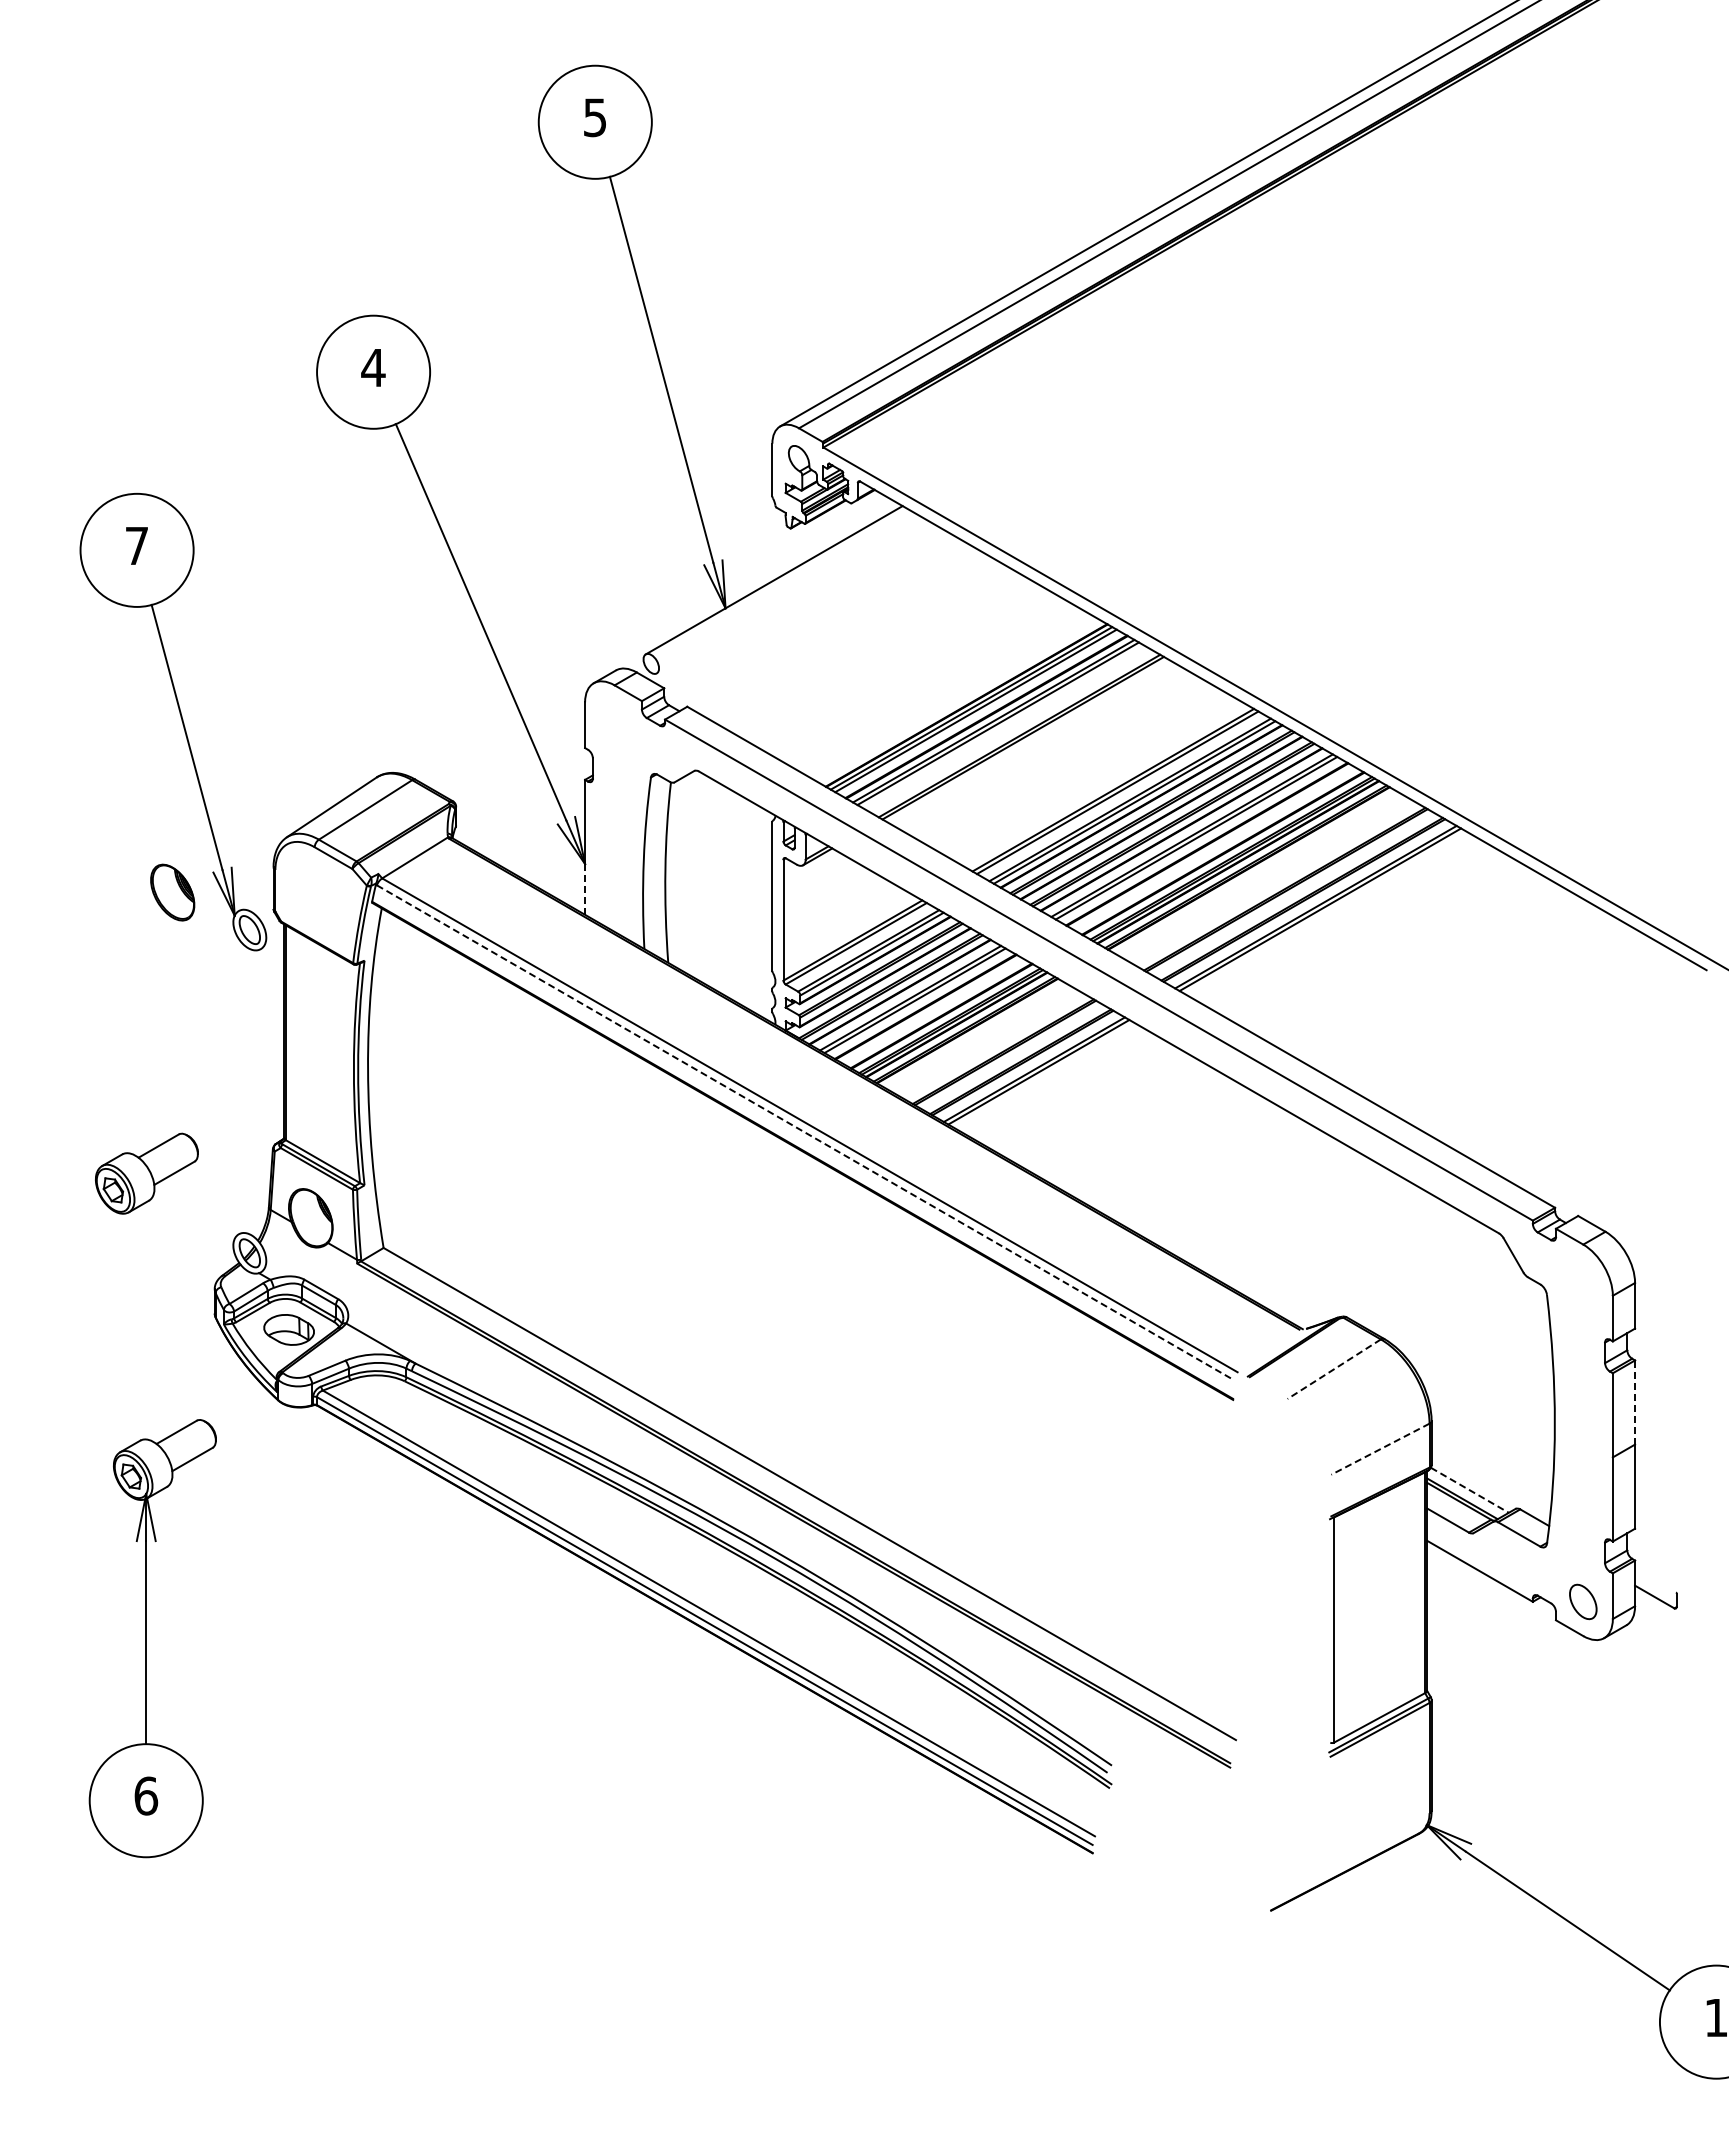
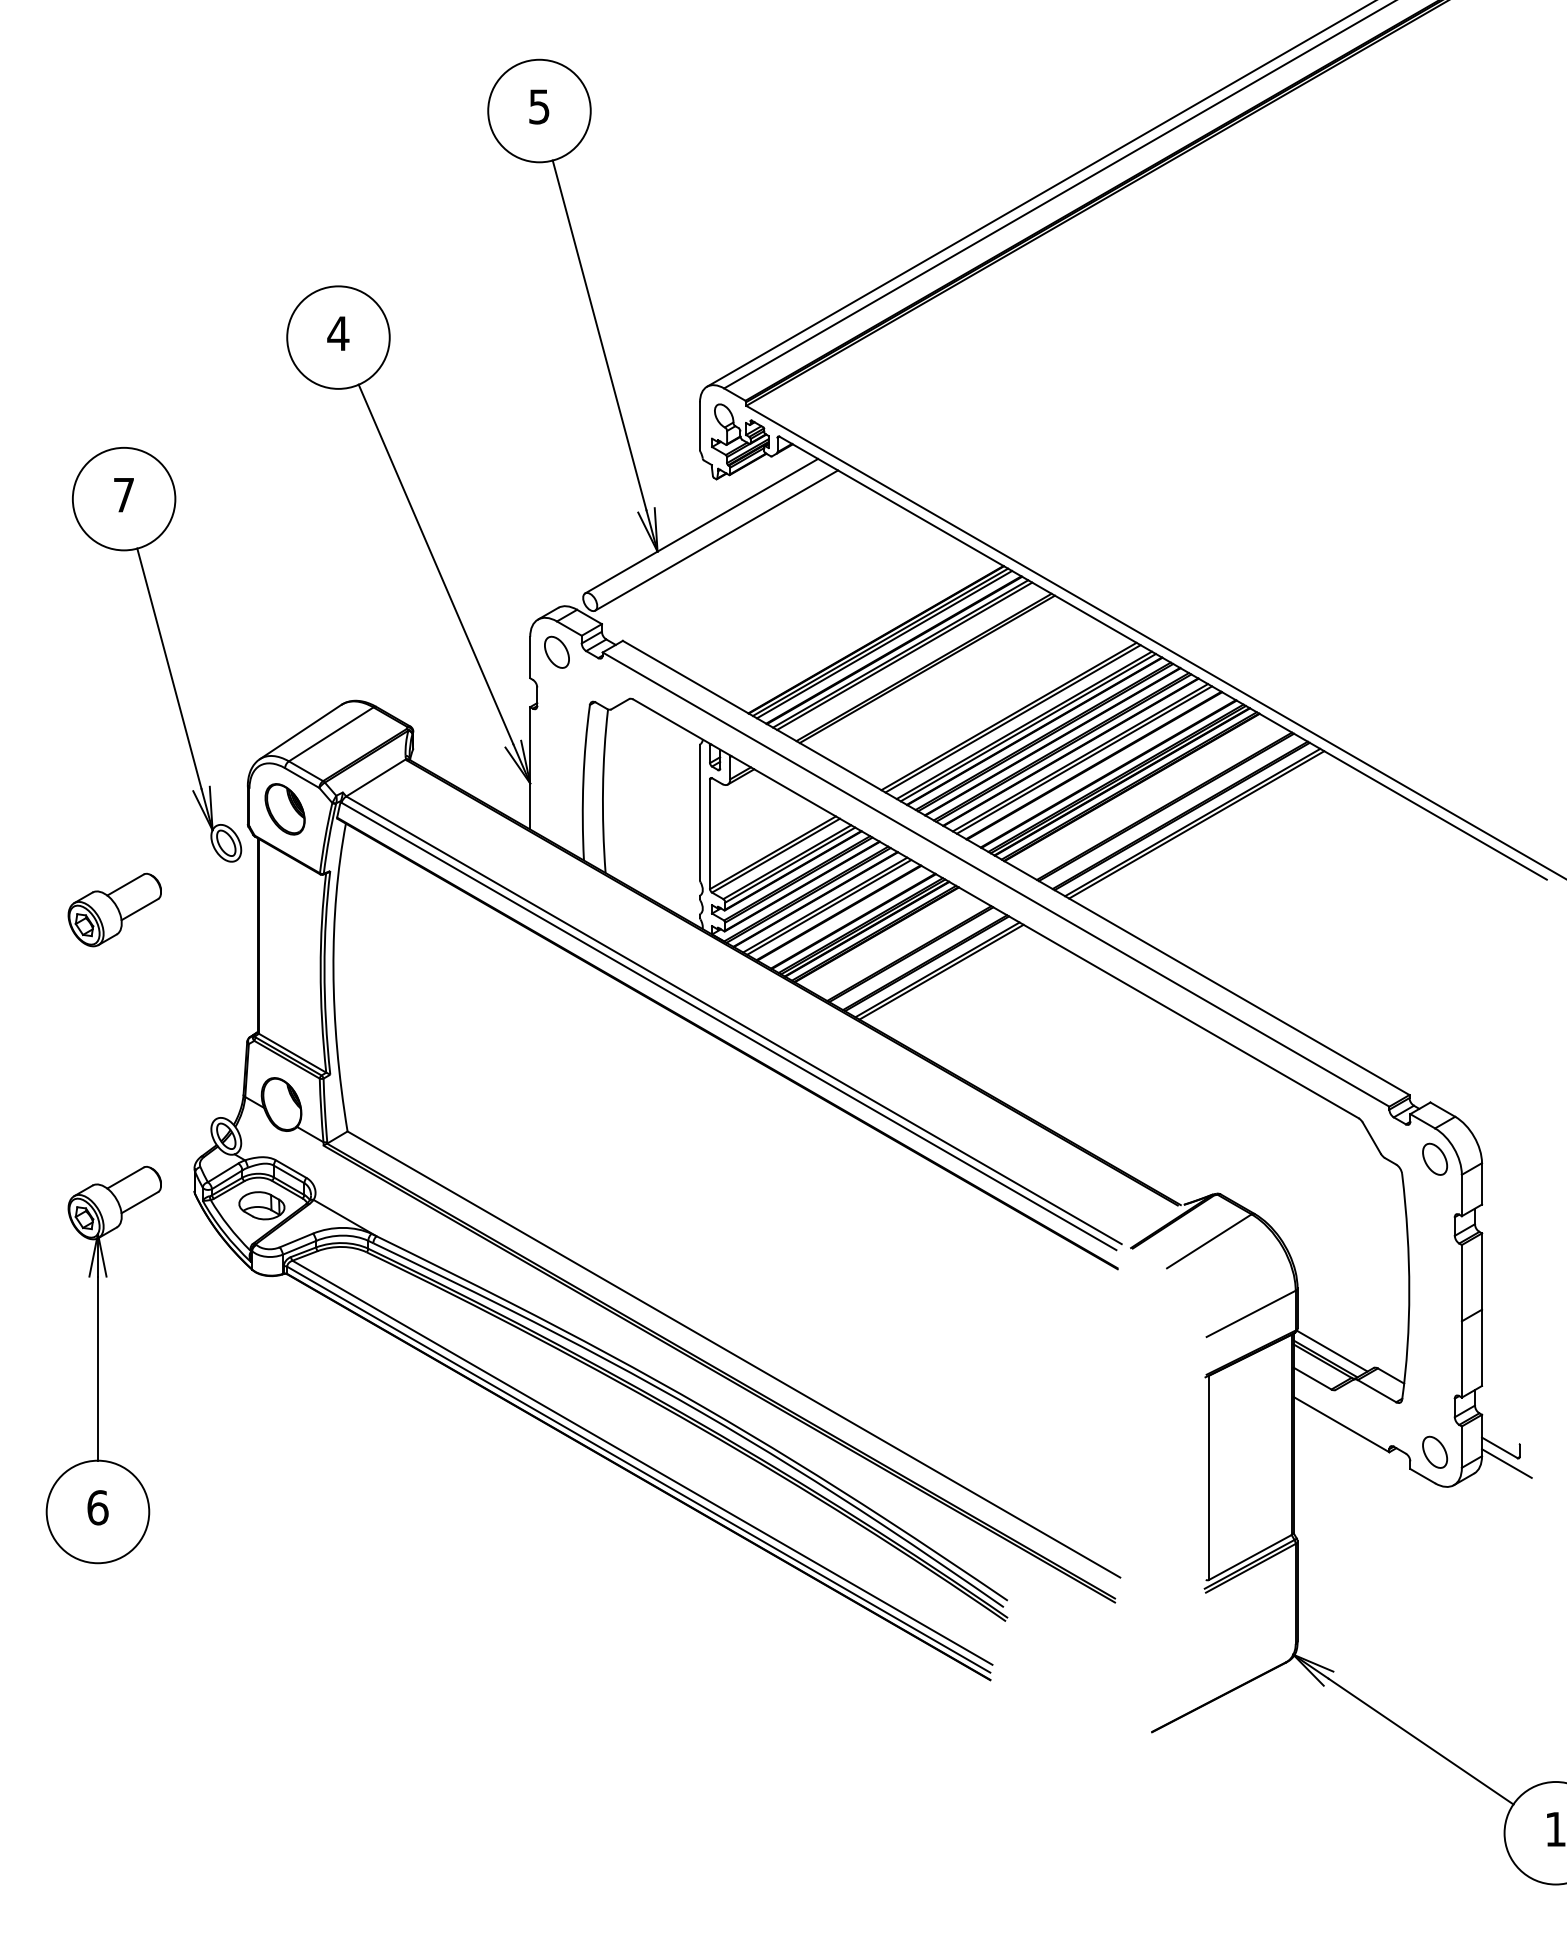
line: (790, 595) -> (716, 540), added
part: (614, 719) -> (556, 652), added
line: (585, 889) -> (530, 806), dashed -> solid
part: (172, 892) -> (284, 809), moved
line: (804, 1132) -> (729, 1026), dashed -> solid
part: (146, 1173) -> (114, 909), moved
part: (1583, 1278) -> (1435, 1159), added
line: (1333, 1369) -> (1208, 1241), dashed -> solid
line: (1635, 1402) -> (1482, 1271), dashed -> solid
line: (1379, 1449) -> (1250, 1314), dashed -> solid
line: (1470, 1490) -> (1332, 1351), dashed -> solid
line: (1662, 1614) -> (1506, 1463), added
part: (152, 1638) -> (103, 1364), moved

